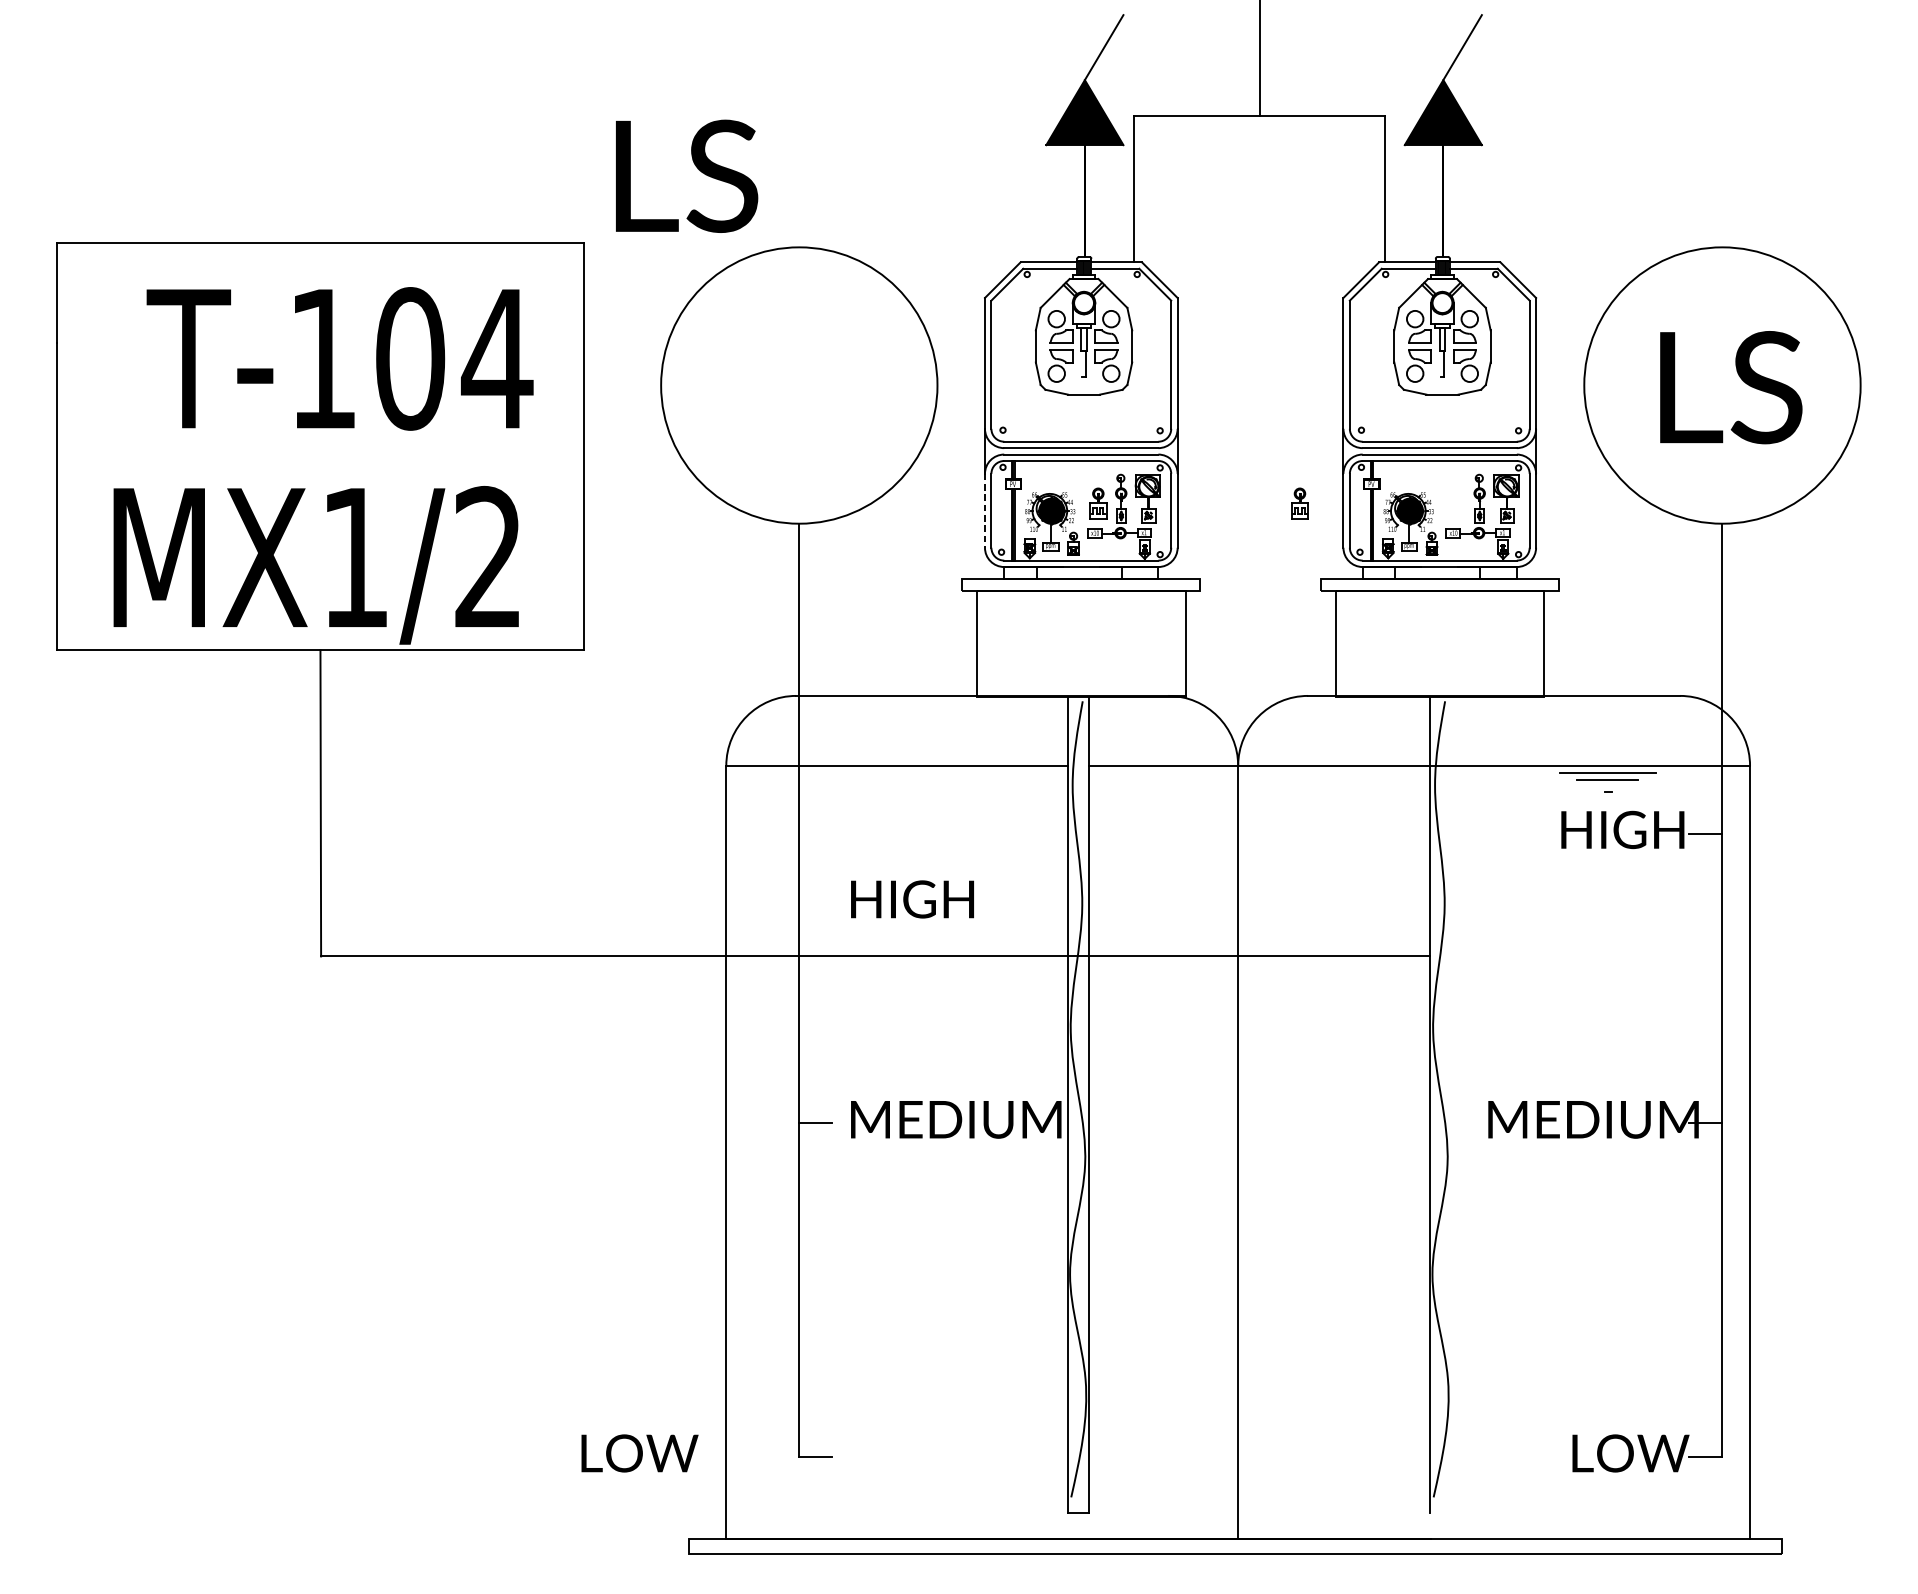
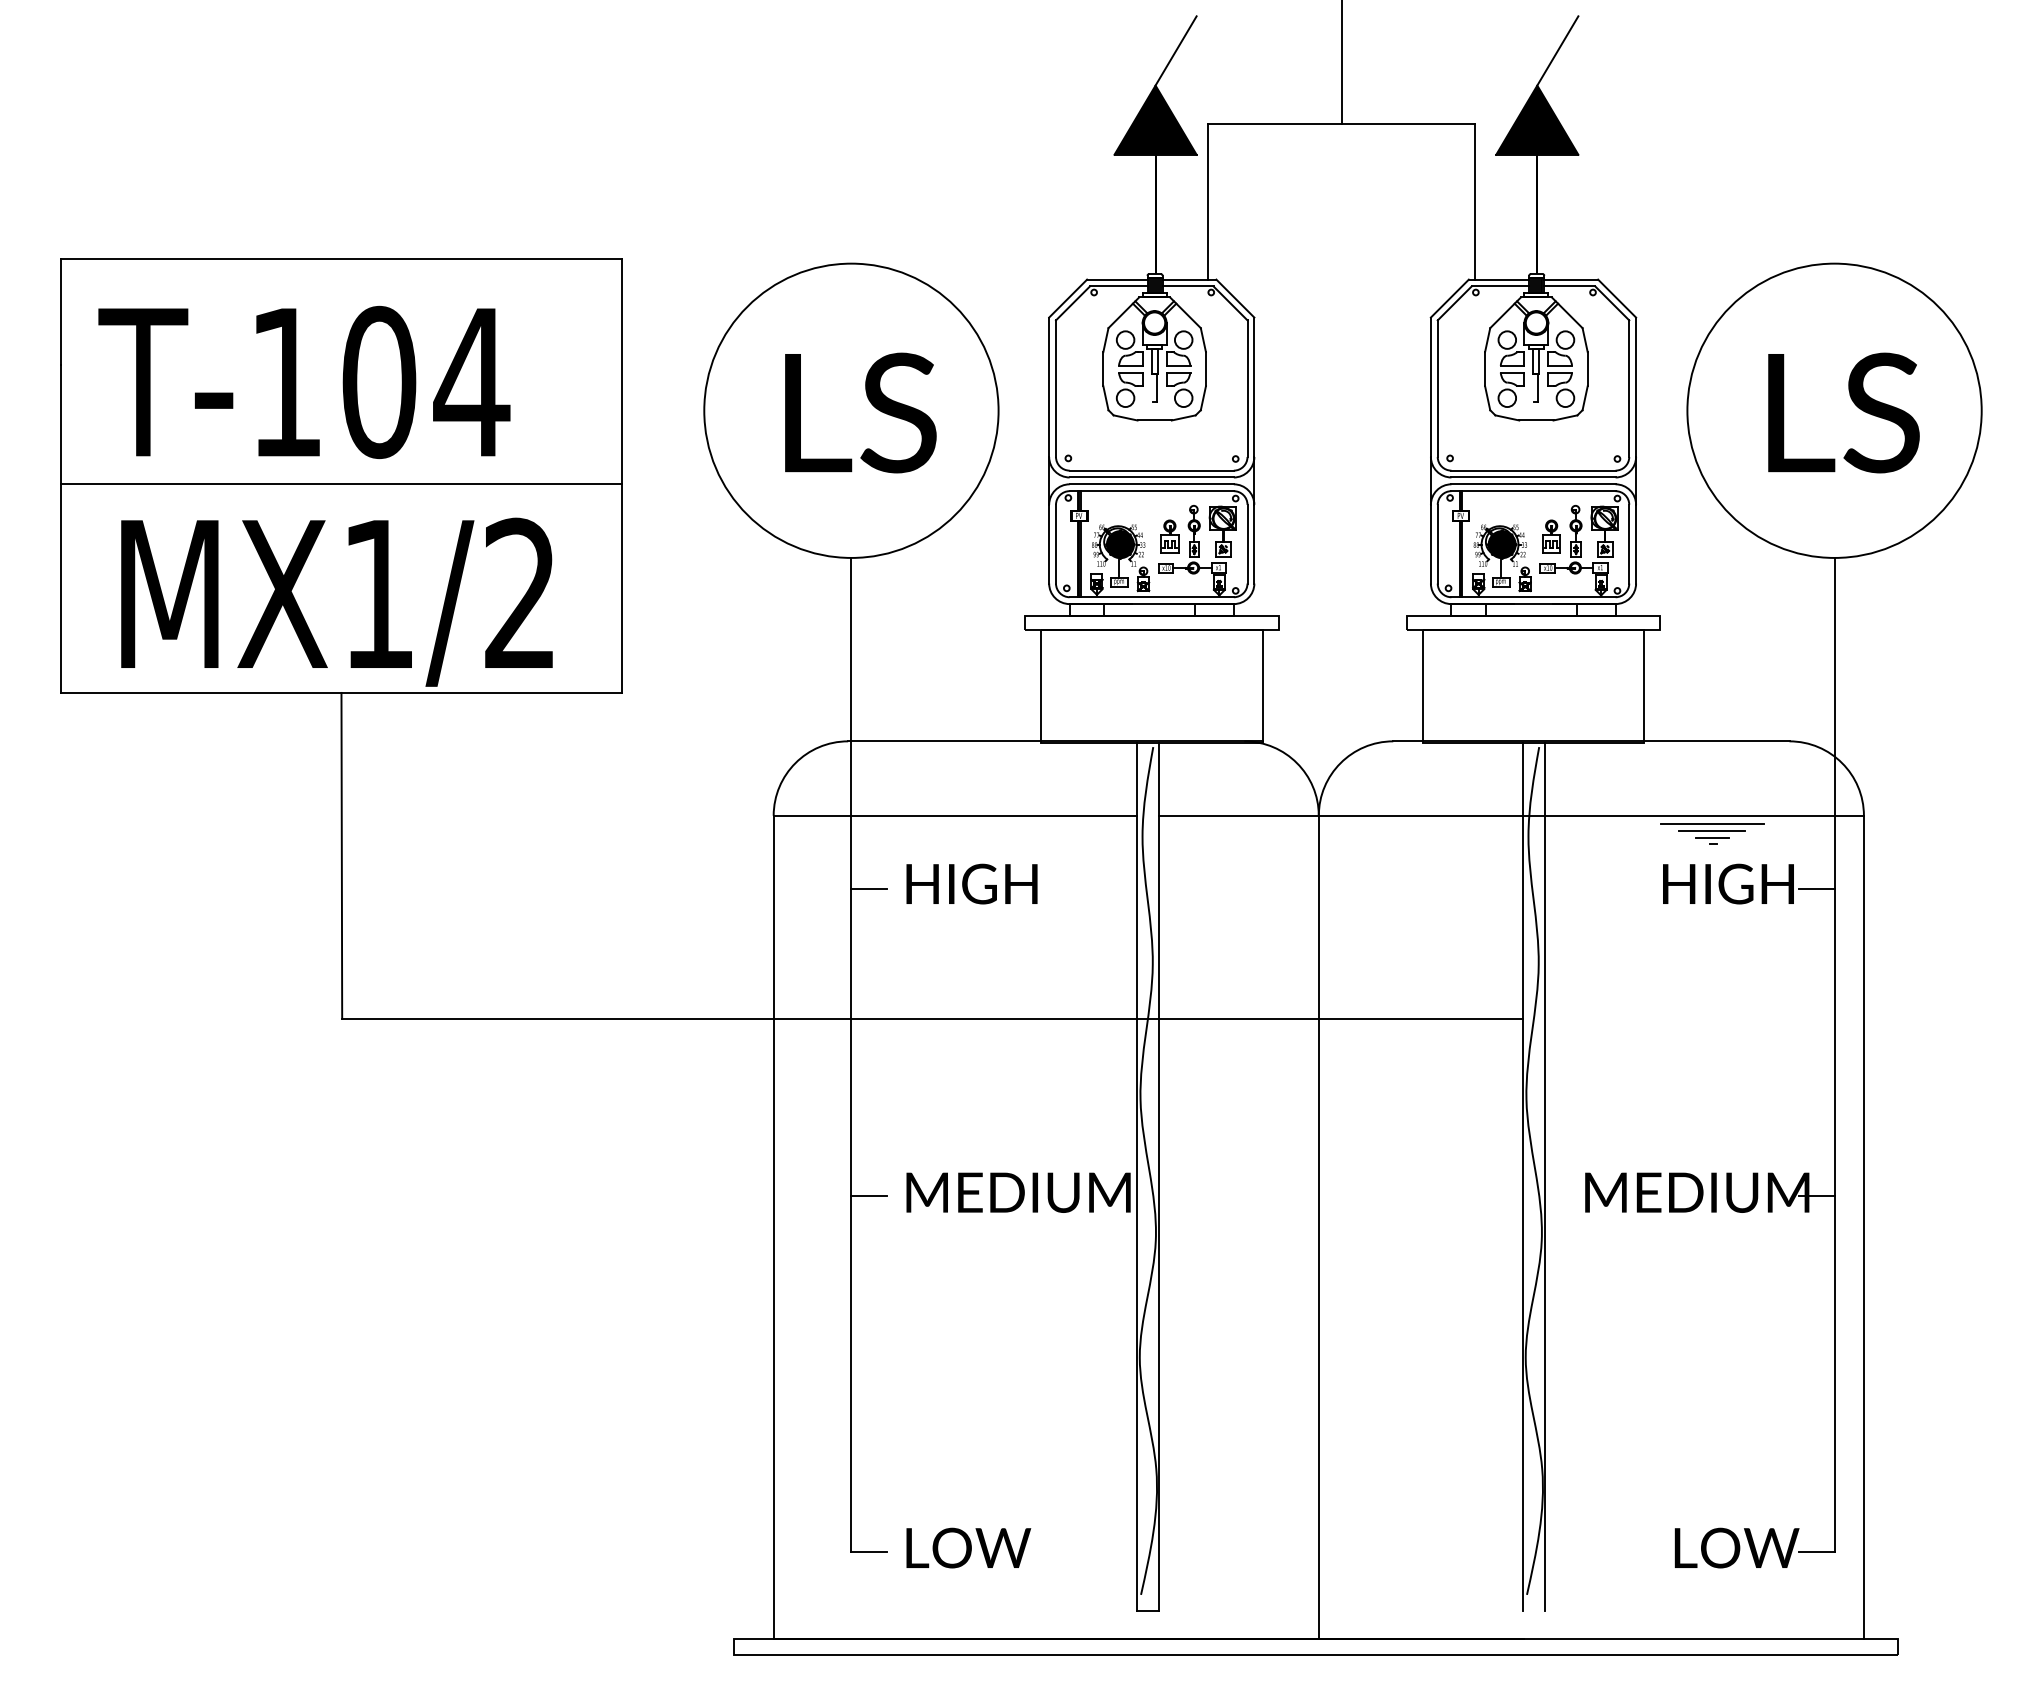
text: (686, 175) -> (860, 412), moved
text: (340, 358) -> (304, 381), moved
line: (320, 453) -> (341, 483), added
part: (1299, 503) -> (1551, 536), moved
line: (985, 511) -> (1049, 544), dashed -> solid
line: (1607, 786) -> (1712, 837), added
line: (815, 834) -> (868, 888), added
text: (912, 898) -> (971, 883), moved
line: (1451, 1105) -> (1545, 1177), added
text: (639, 1452) -> (968, 1547), moved

